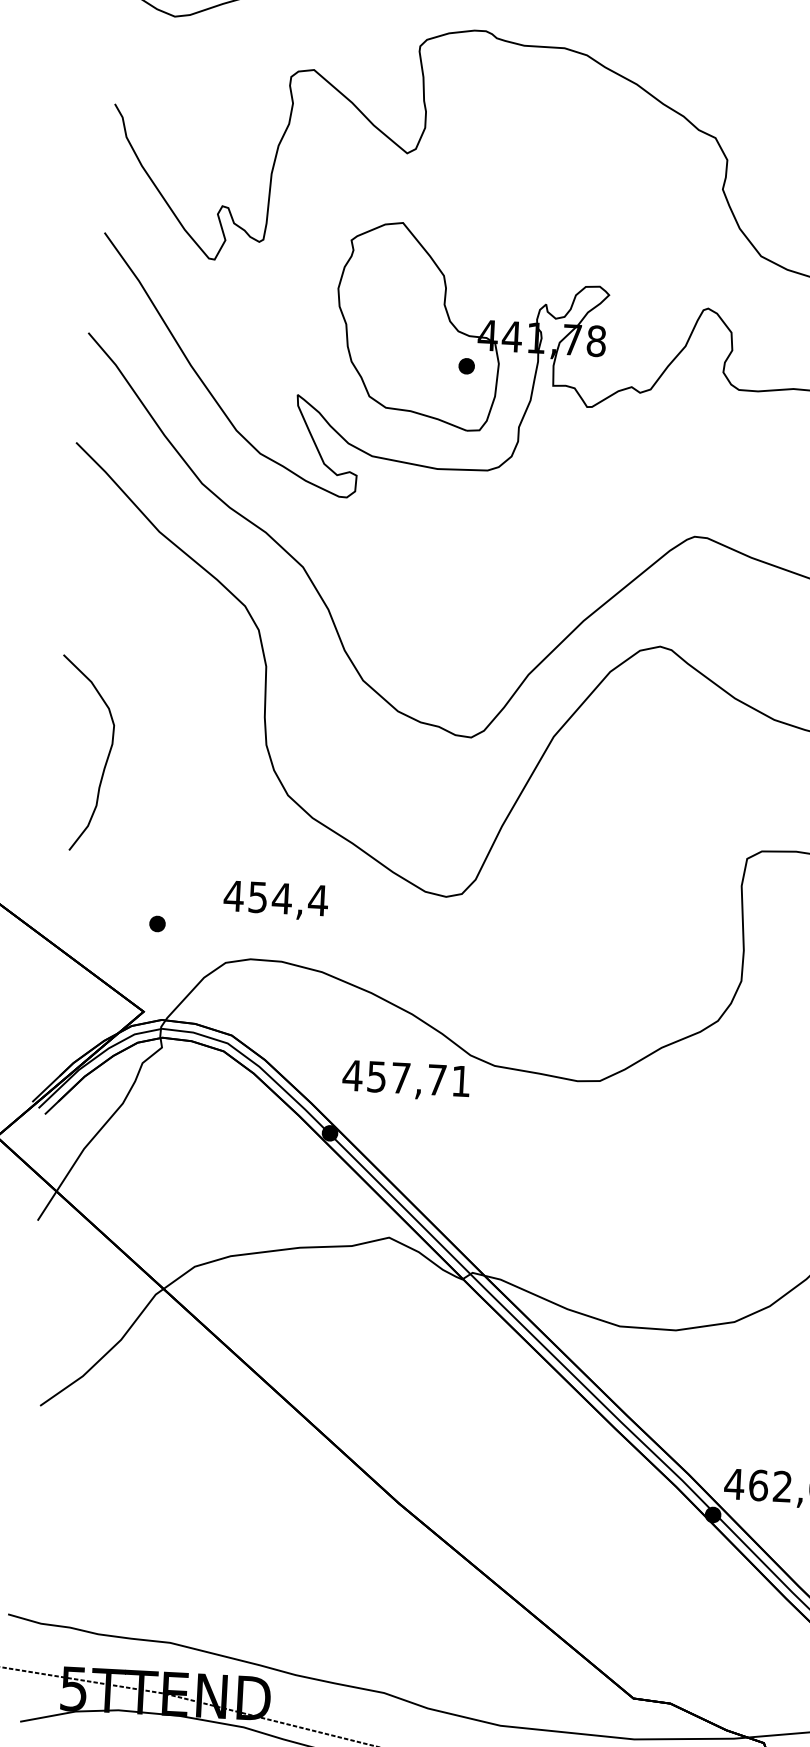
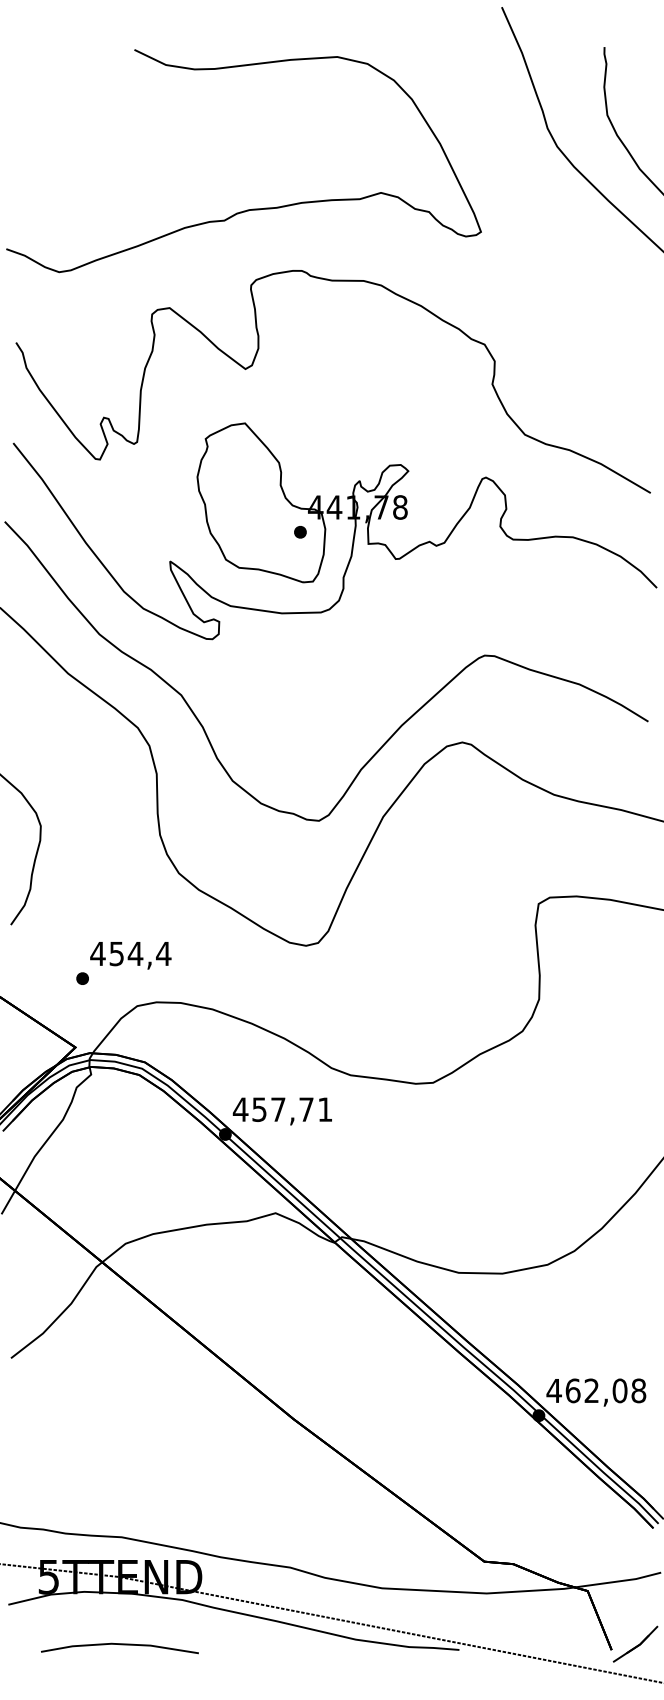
text: (275, 900) -> (130, 955), moved
text: (404, 1080) -> (281, 1111), moved

